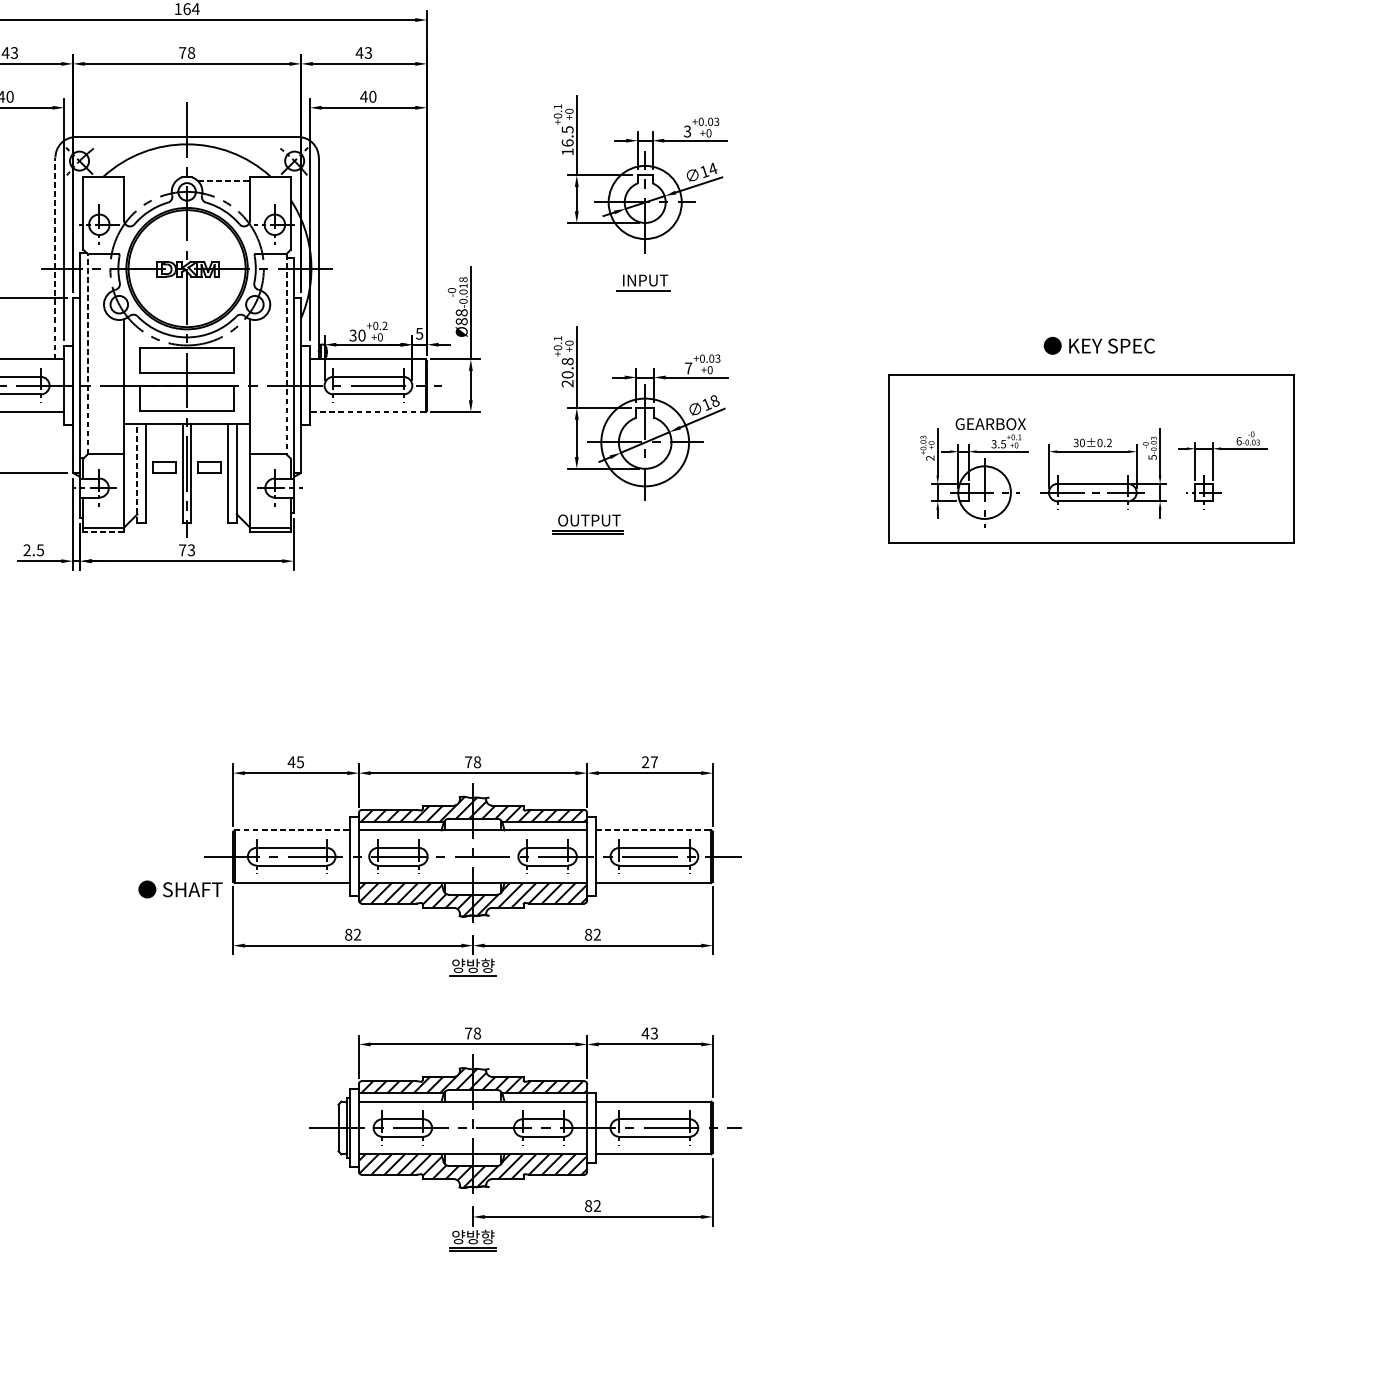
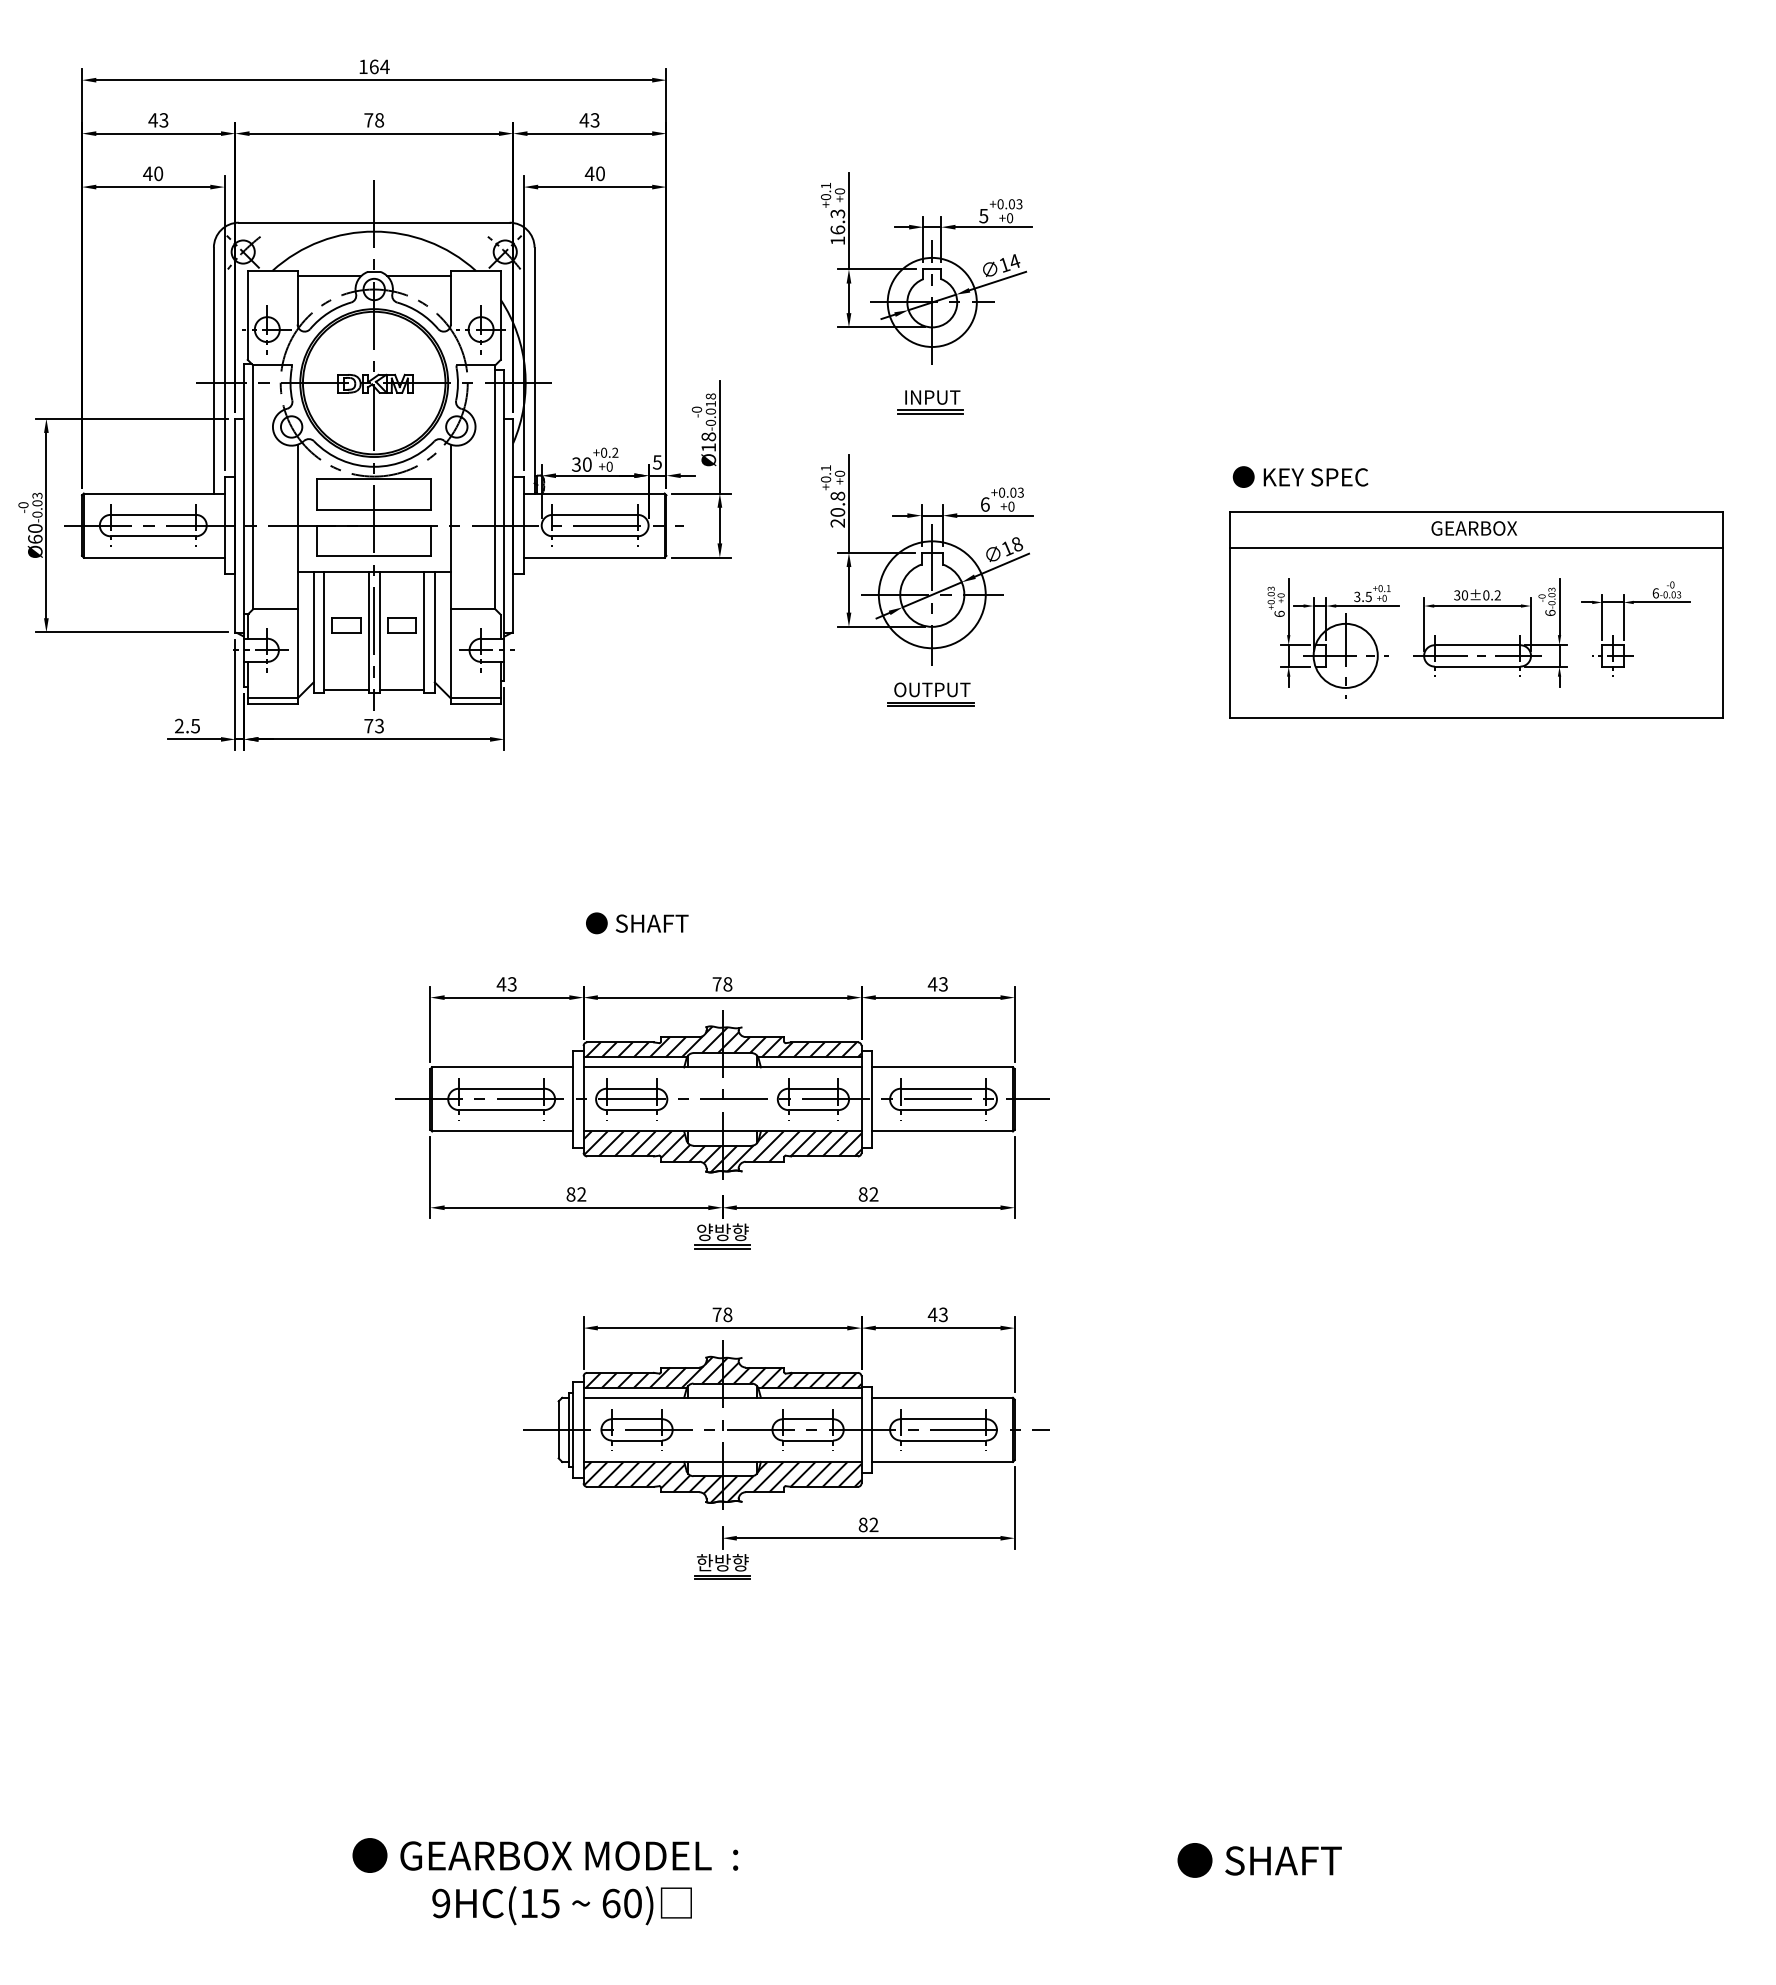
text: (567, 129) -> (837, 213), 16.5 -> 16.3
text: (687, 131) -> (983, 215), 3 -> 5
line: (150, 181) -> (329, 276), added
line: (224, 181) -> (419, 276), dashed -> solid
line: (55, 258) -> (213, 370), dashed -> solid
line: (642, 293) -> (929, 413), added
text: (461, 321) -> (708, 447), Ø88 -> Ø18
text: (1099, 345) -> (1300, 476), moved
line: (87, 353) -> (253, 486), dashed -> solid
line: (286, 354) -> (495, 487), dashed -> solid
text: (688, 368) -> (984, 504), 7 -> 6
line: (1091, 403) -> (1475, 547), added
line: (367, 411) -> (593, 557), dashed -> solid
text: (990, 424) -> (1474, 528), moved
text: (930, 457) -> (1279, 613), 2 -> 6
text: (1152, 457) -> (1550, 612), 5 -> 6
line: (137, 473) -> (313, 632), dashed -> solid
line: (164, 520) -> (346, 689), added
line: (209, 520) -> (401, 689), added
part: (587, 524) -> (930, 694), moved
line: (103, 531) -> (272, 703), dashed -> solid
text: (300, 761) -> (512, 983), 45 -> 43
text: (649, 762) -> (937, 984), 27 -> 43
line: (293, 830) -> (503, 1067), dashed -> solid
line: (654, 830) -> (943, 1067), dashed -> solid
text: (180, 889) -> (637, 923), moved
line: (472, 979) -> (722, 1248), added
text: (458, 1236) -> (704, 1562), 양방향 -> 한방향

